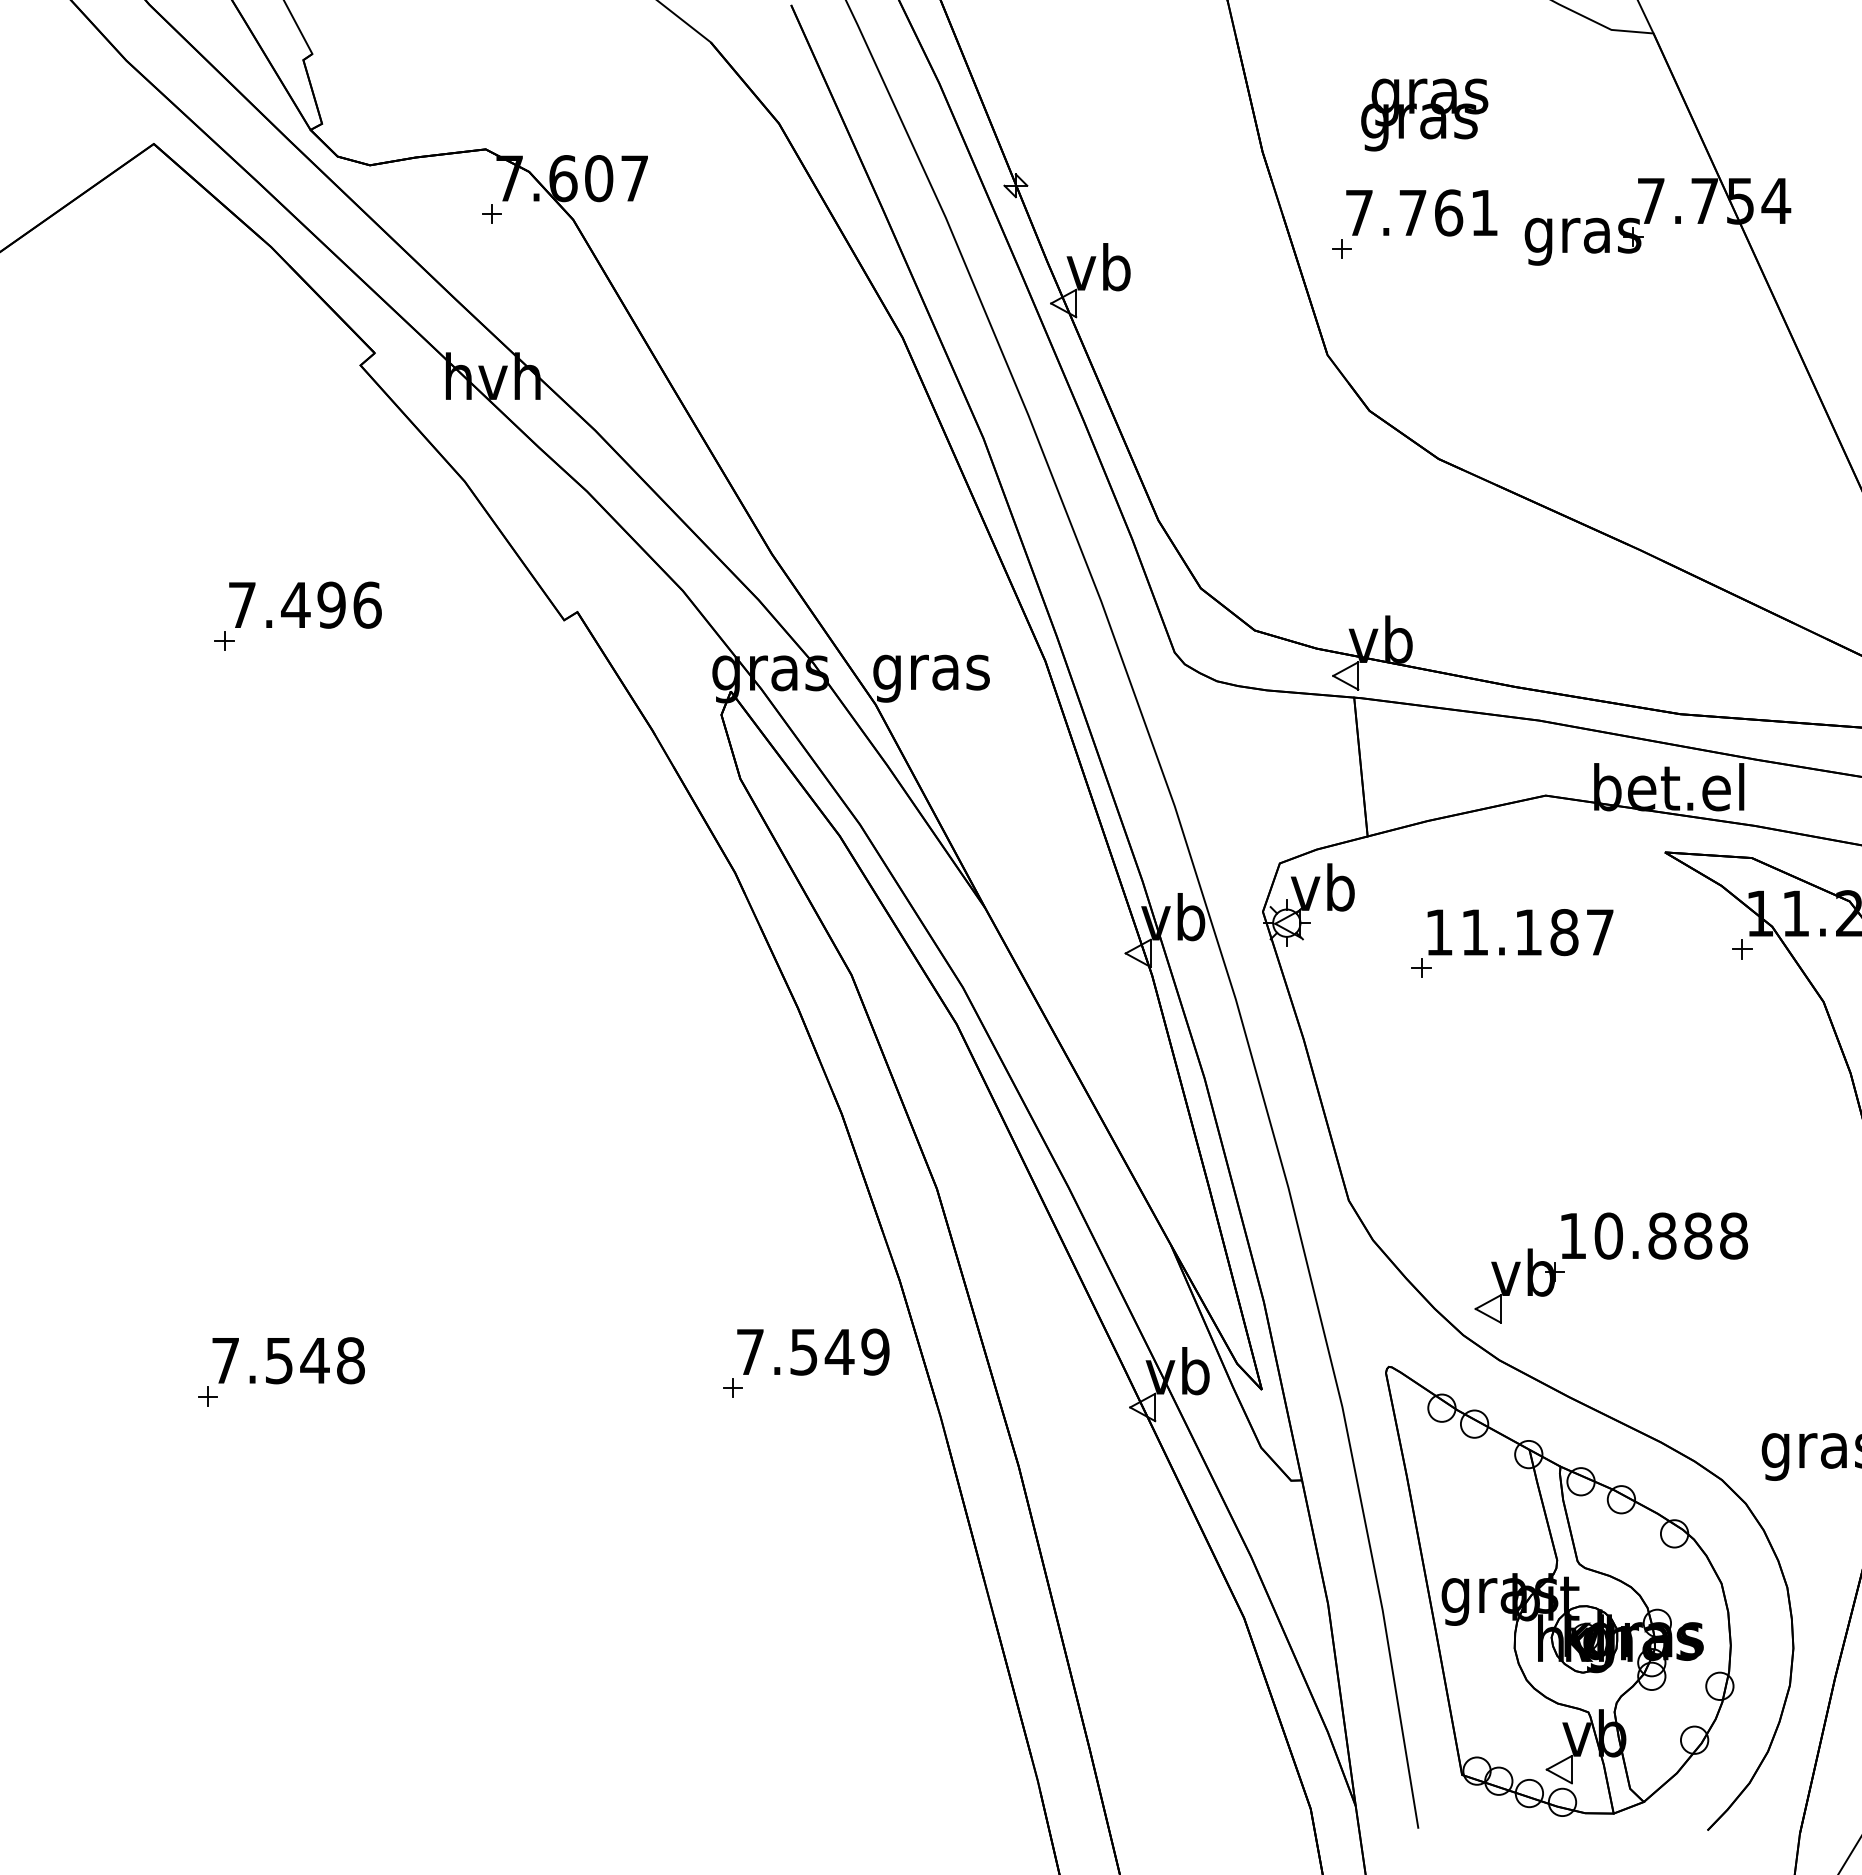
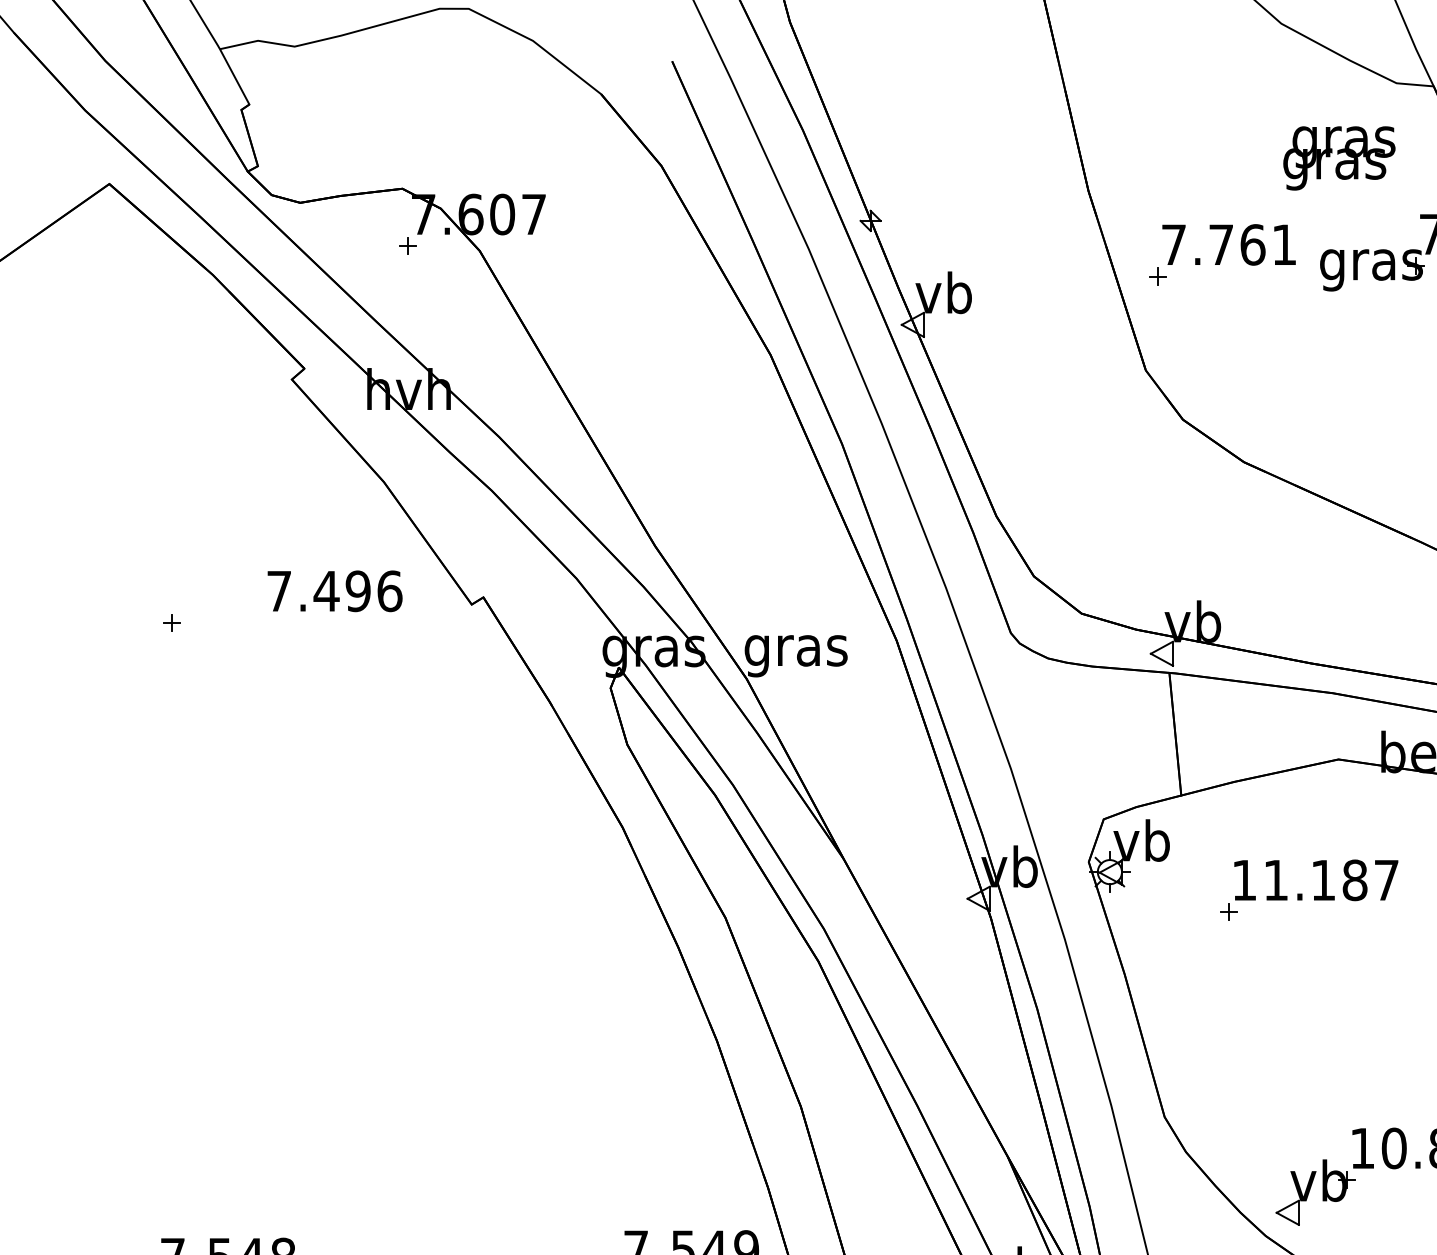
text: (1424, 114) -> (1339, 157), moved
text: (305, 604) -> (335, 590), moved

